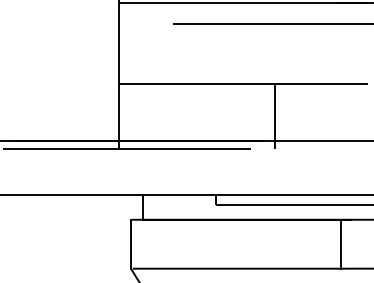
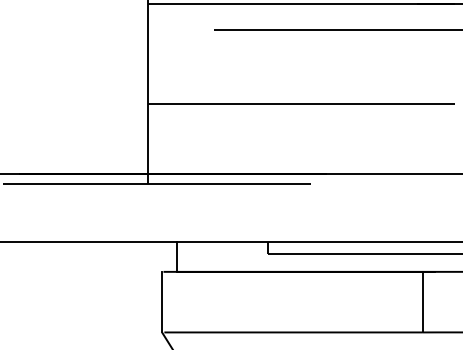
line: (274, 116) -> (339, 144), removed

